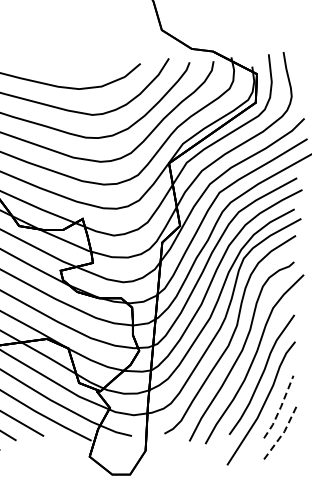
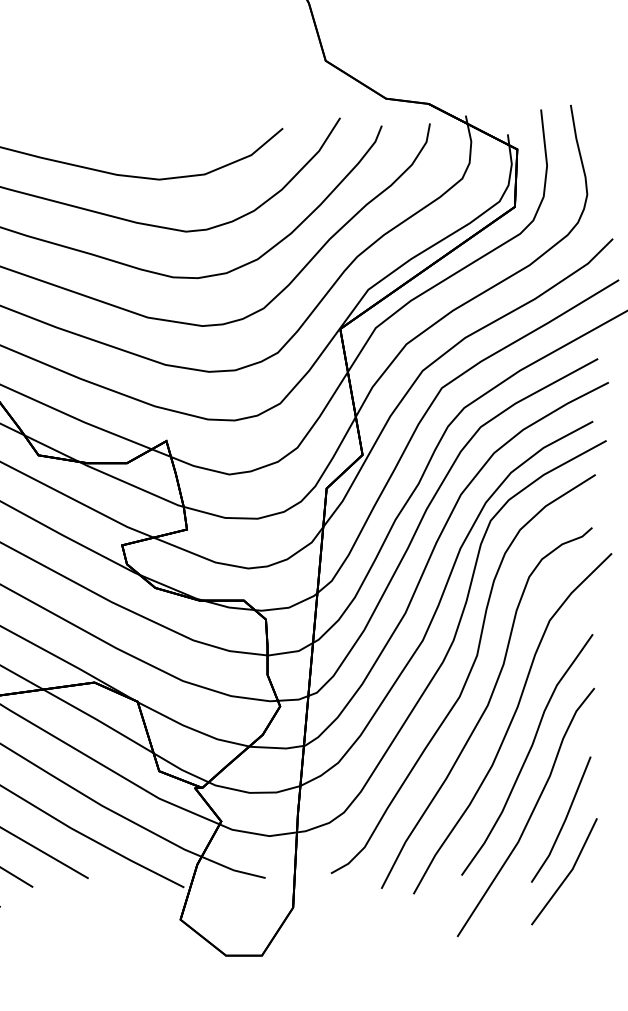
line: (280, 407) -> (564, 820), dashed -> solid
line: (283, 433) -> (570, 872), dashed -> solid

